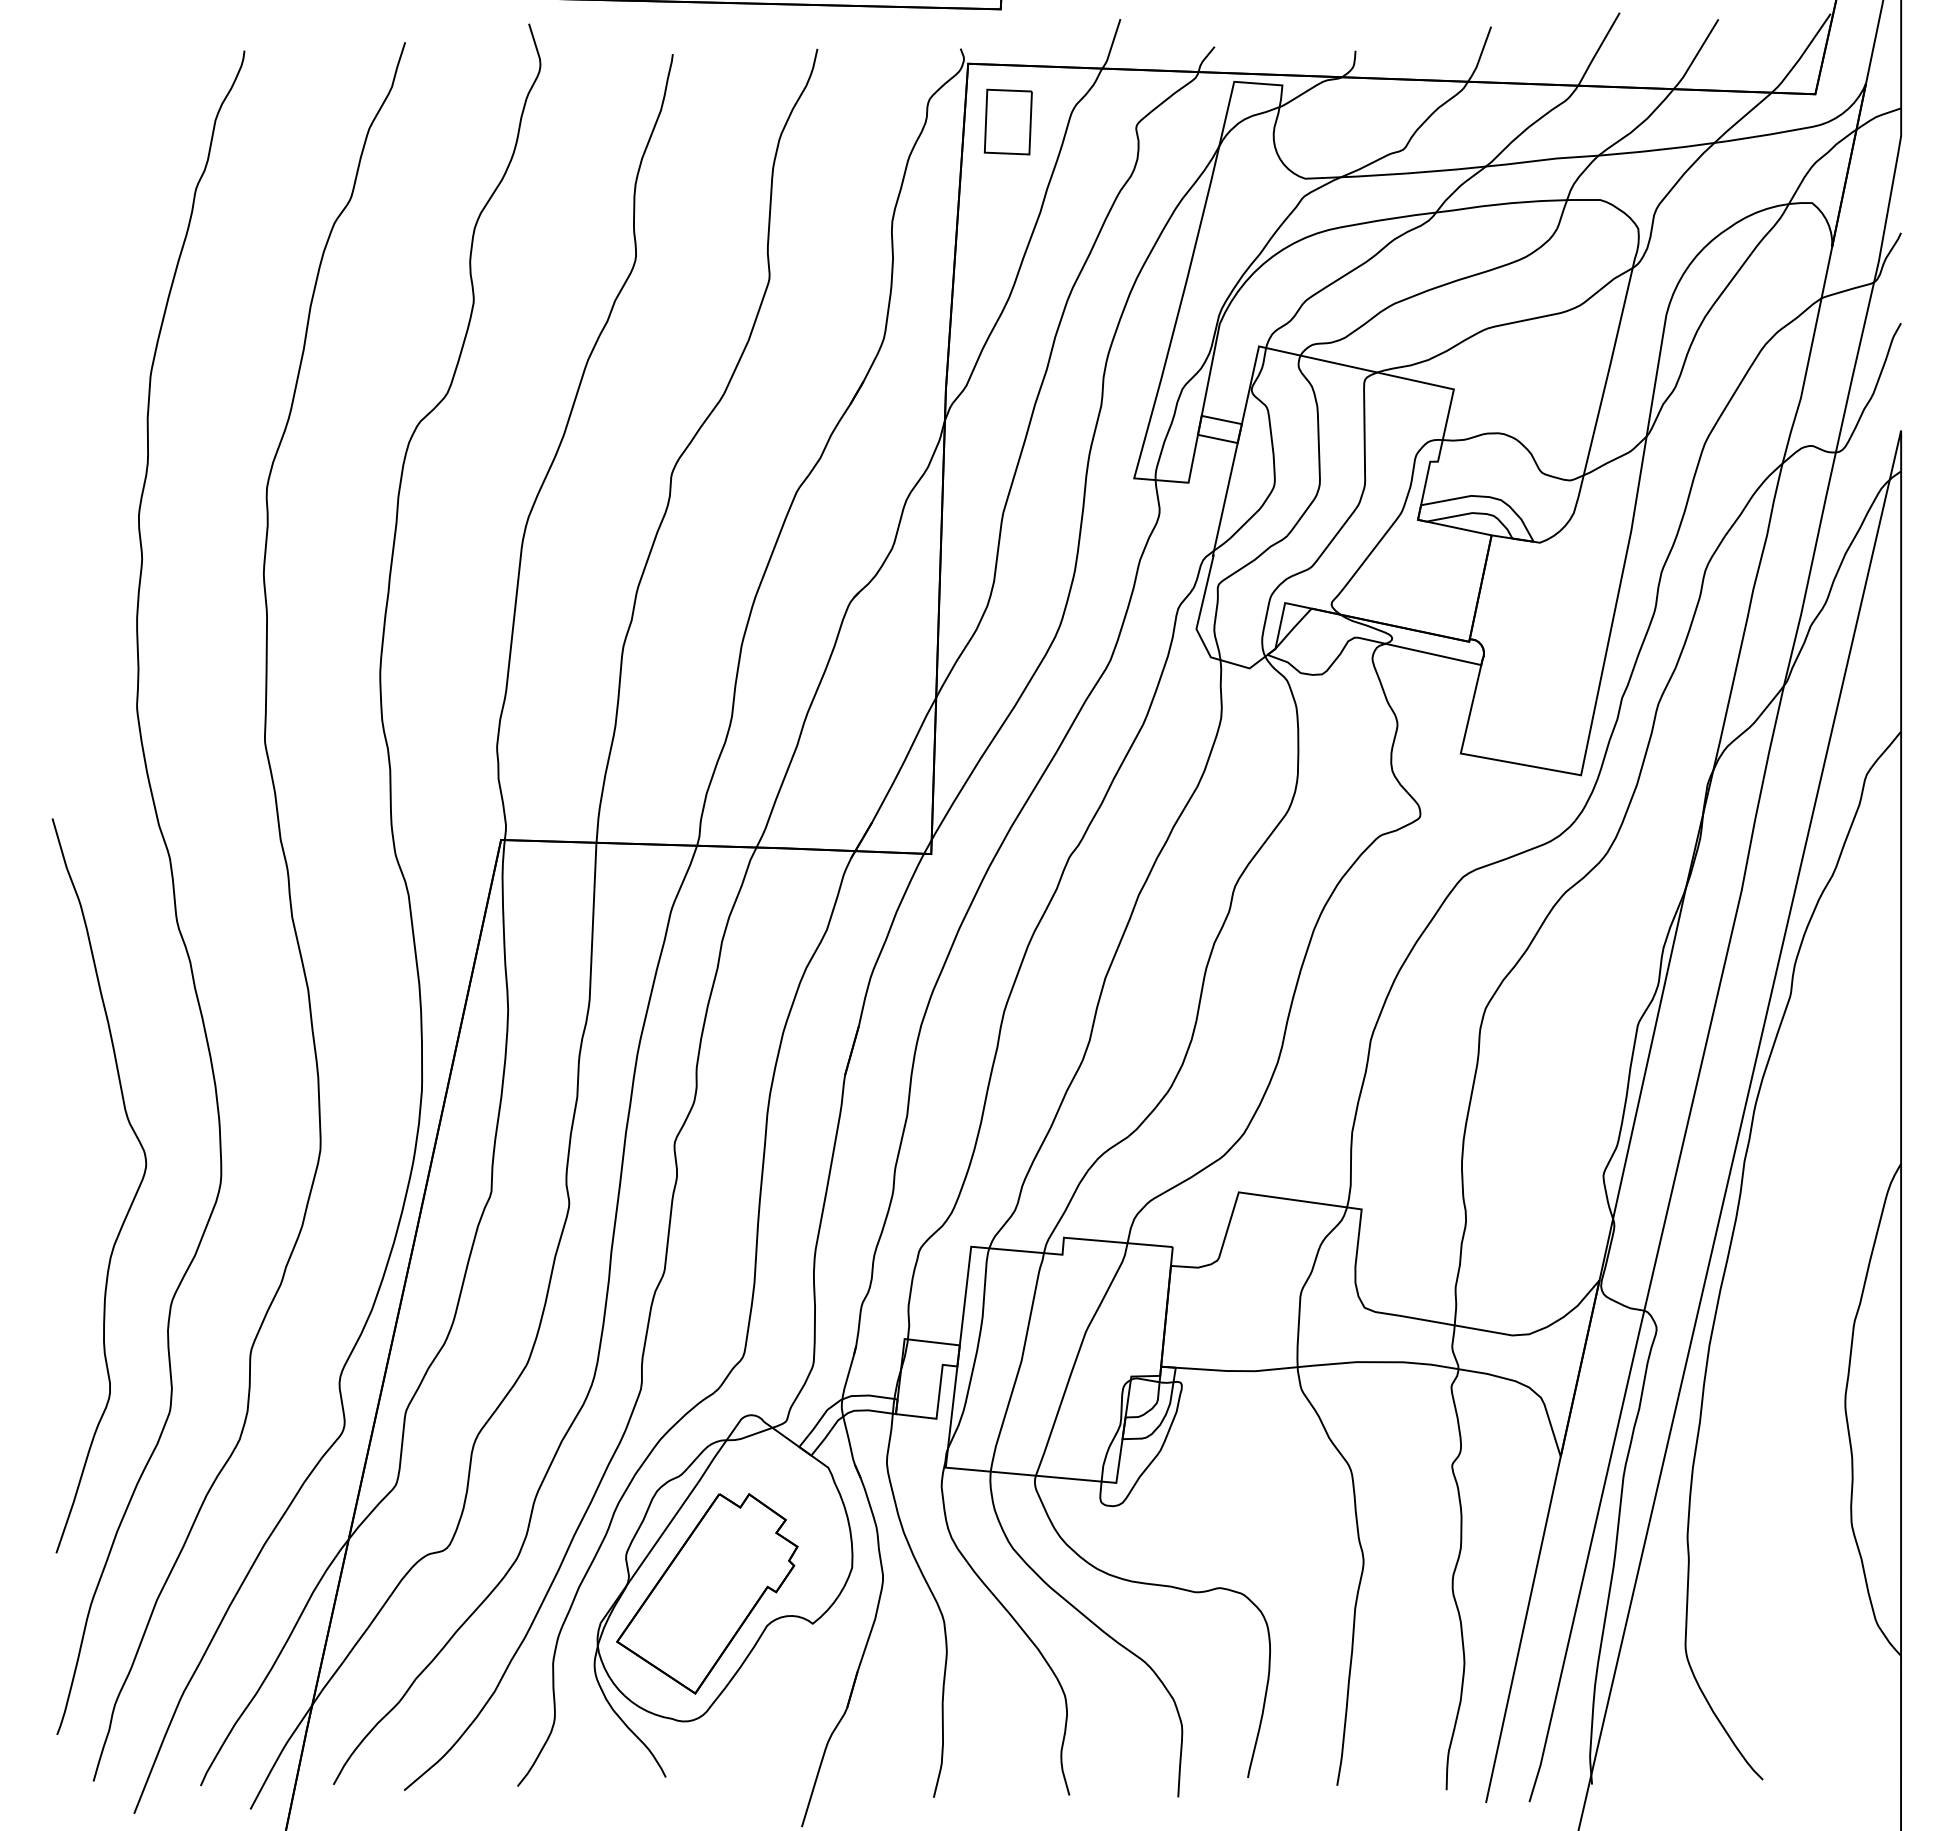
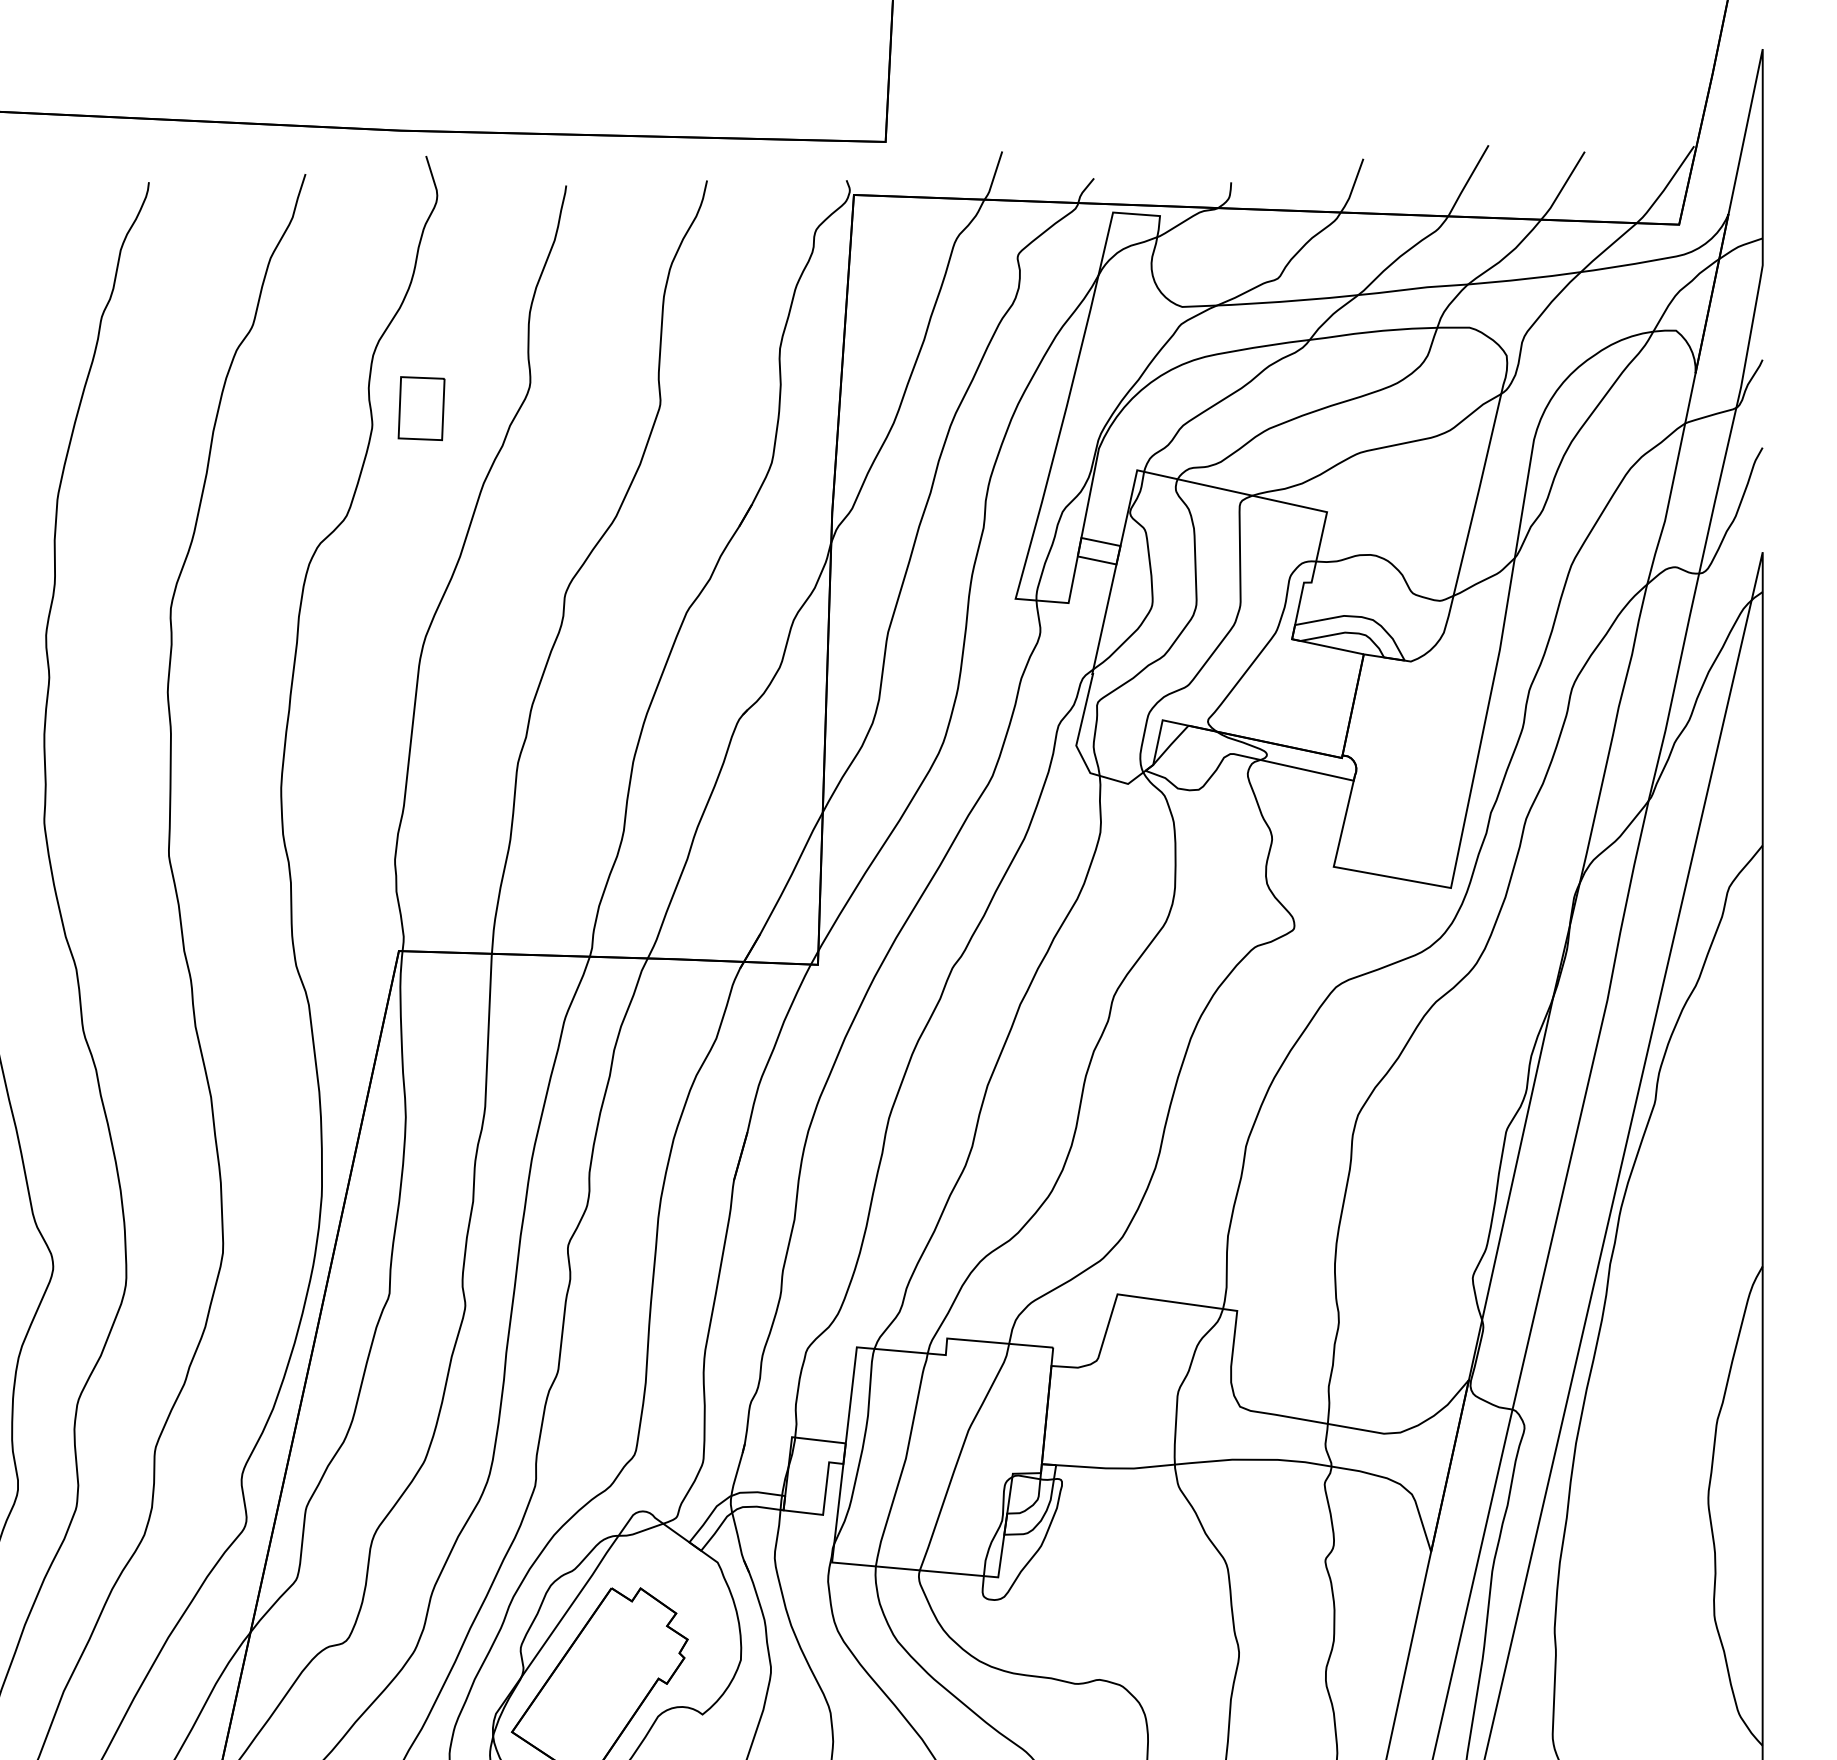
part: (1007, 121) -> (420, 408), moved

